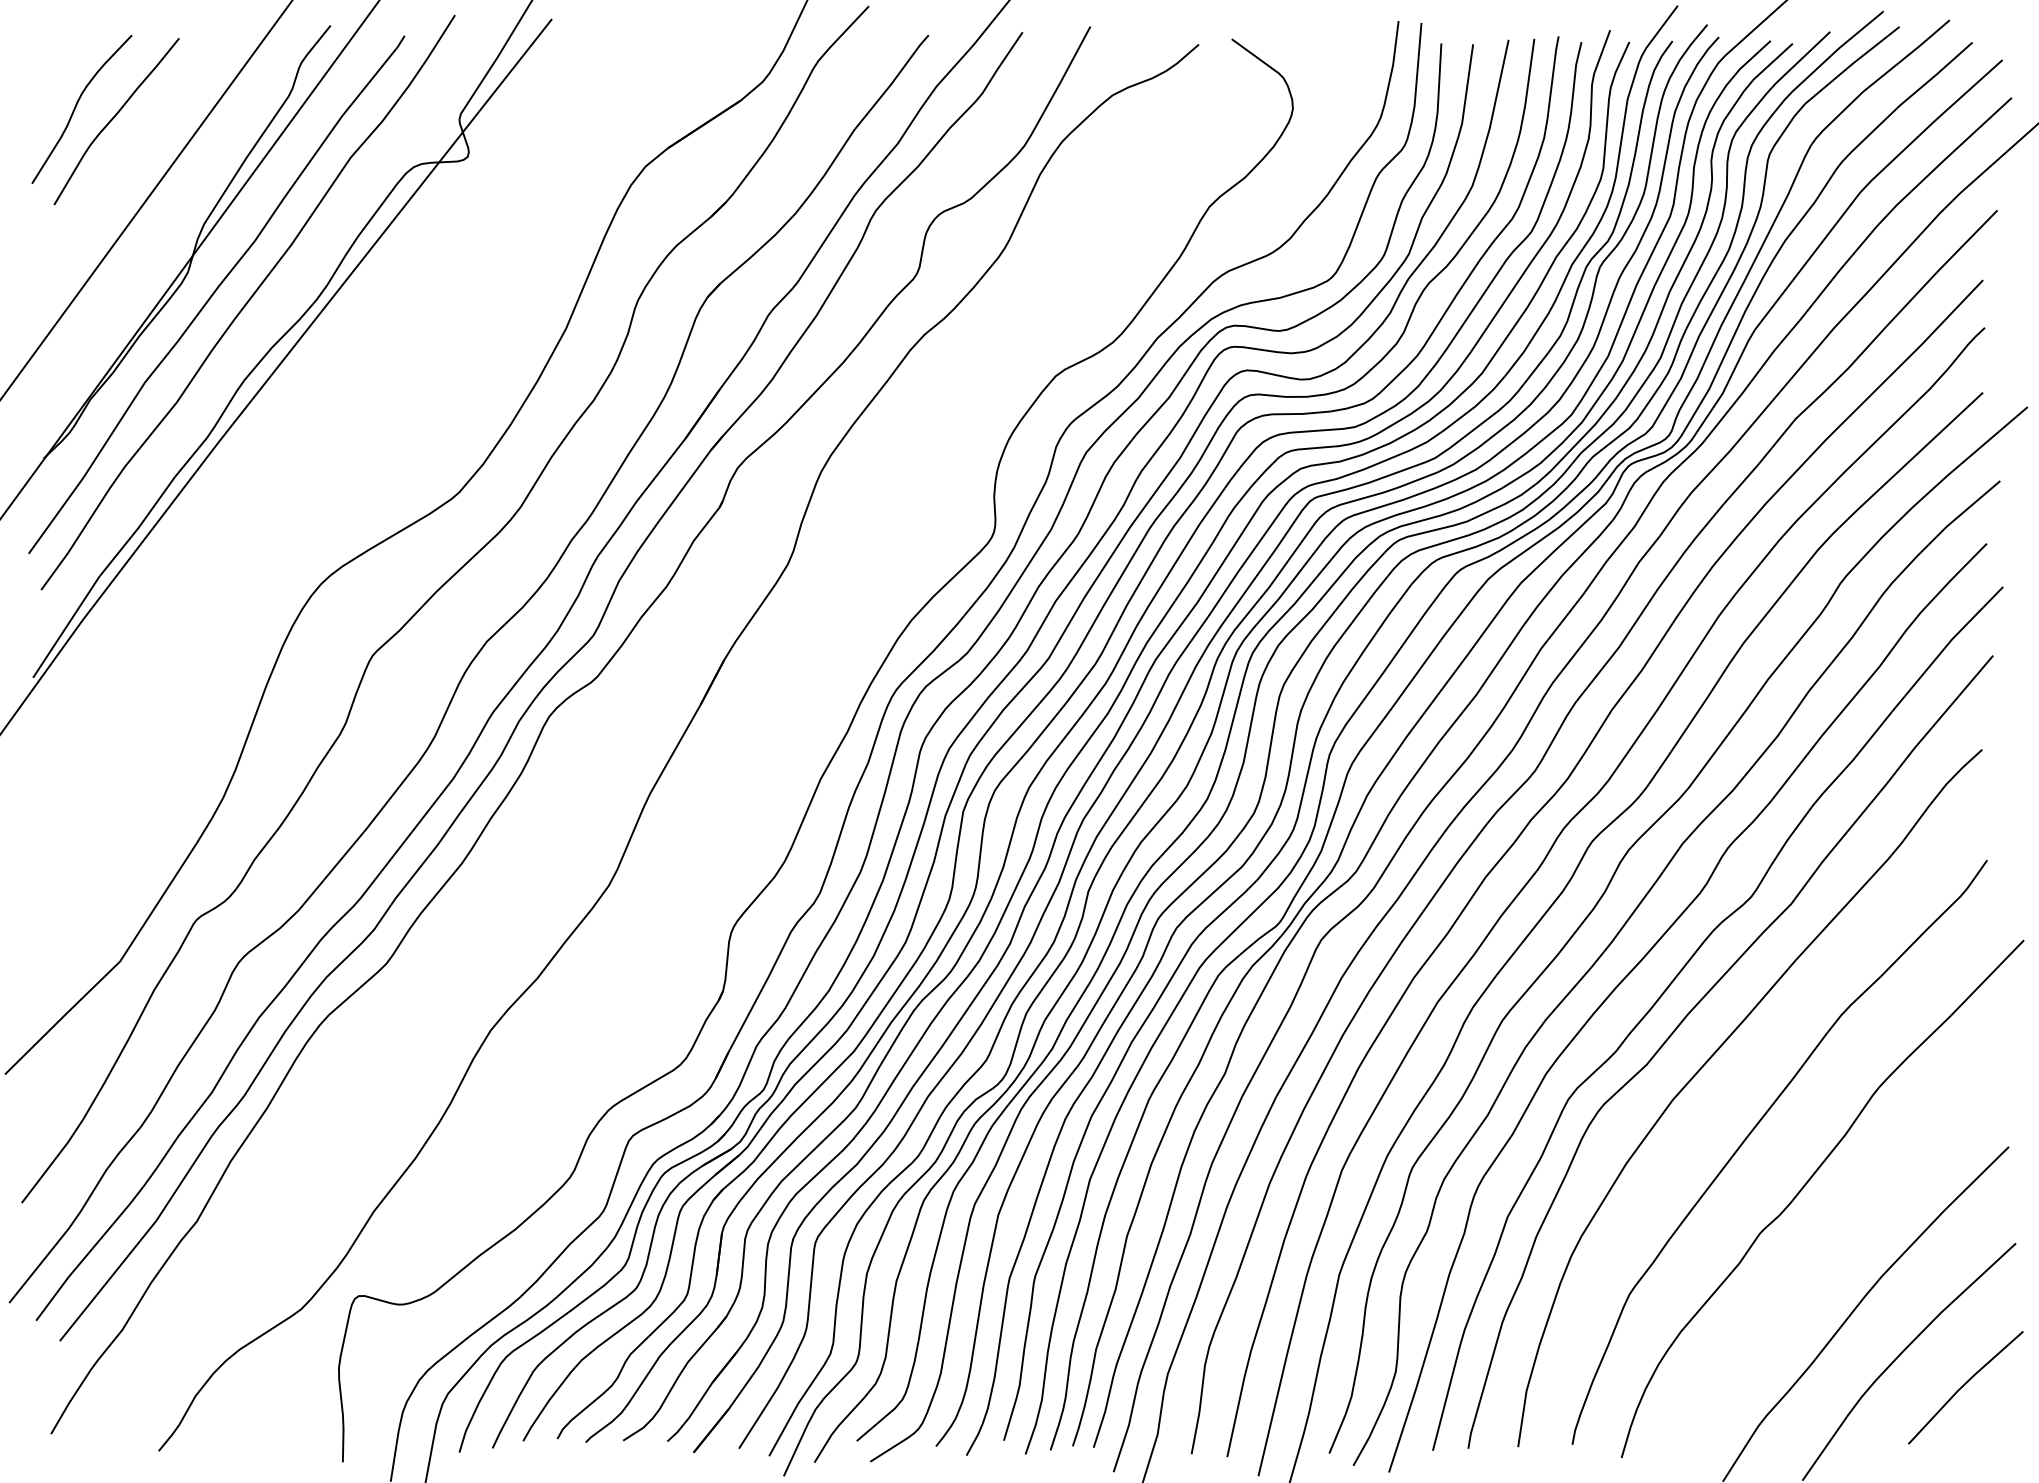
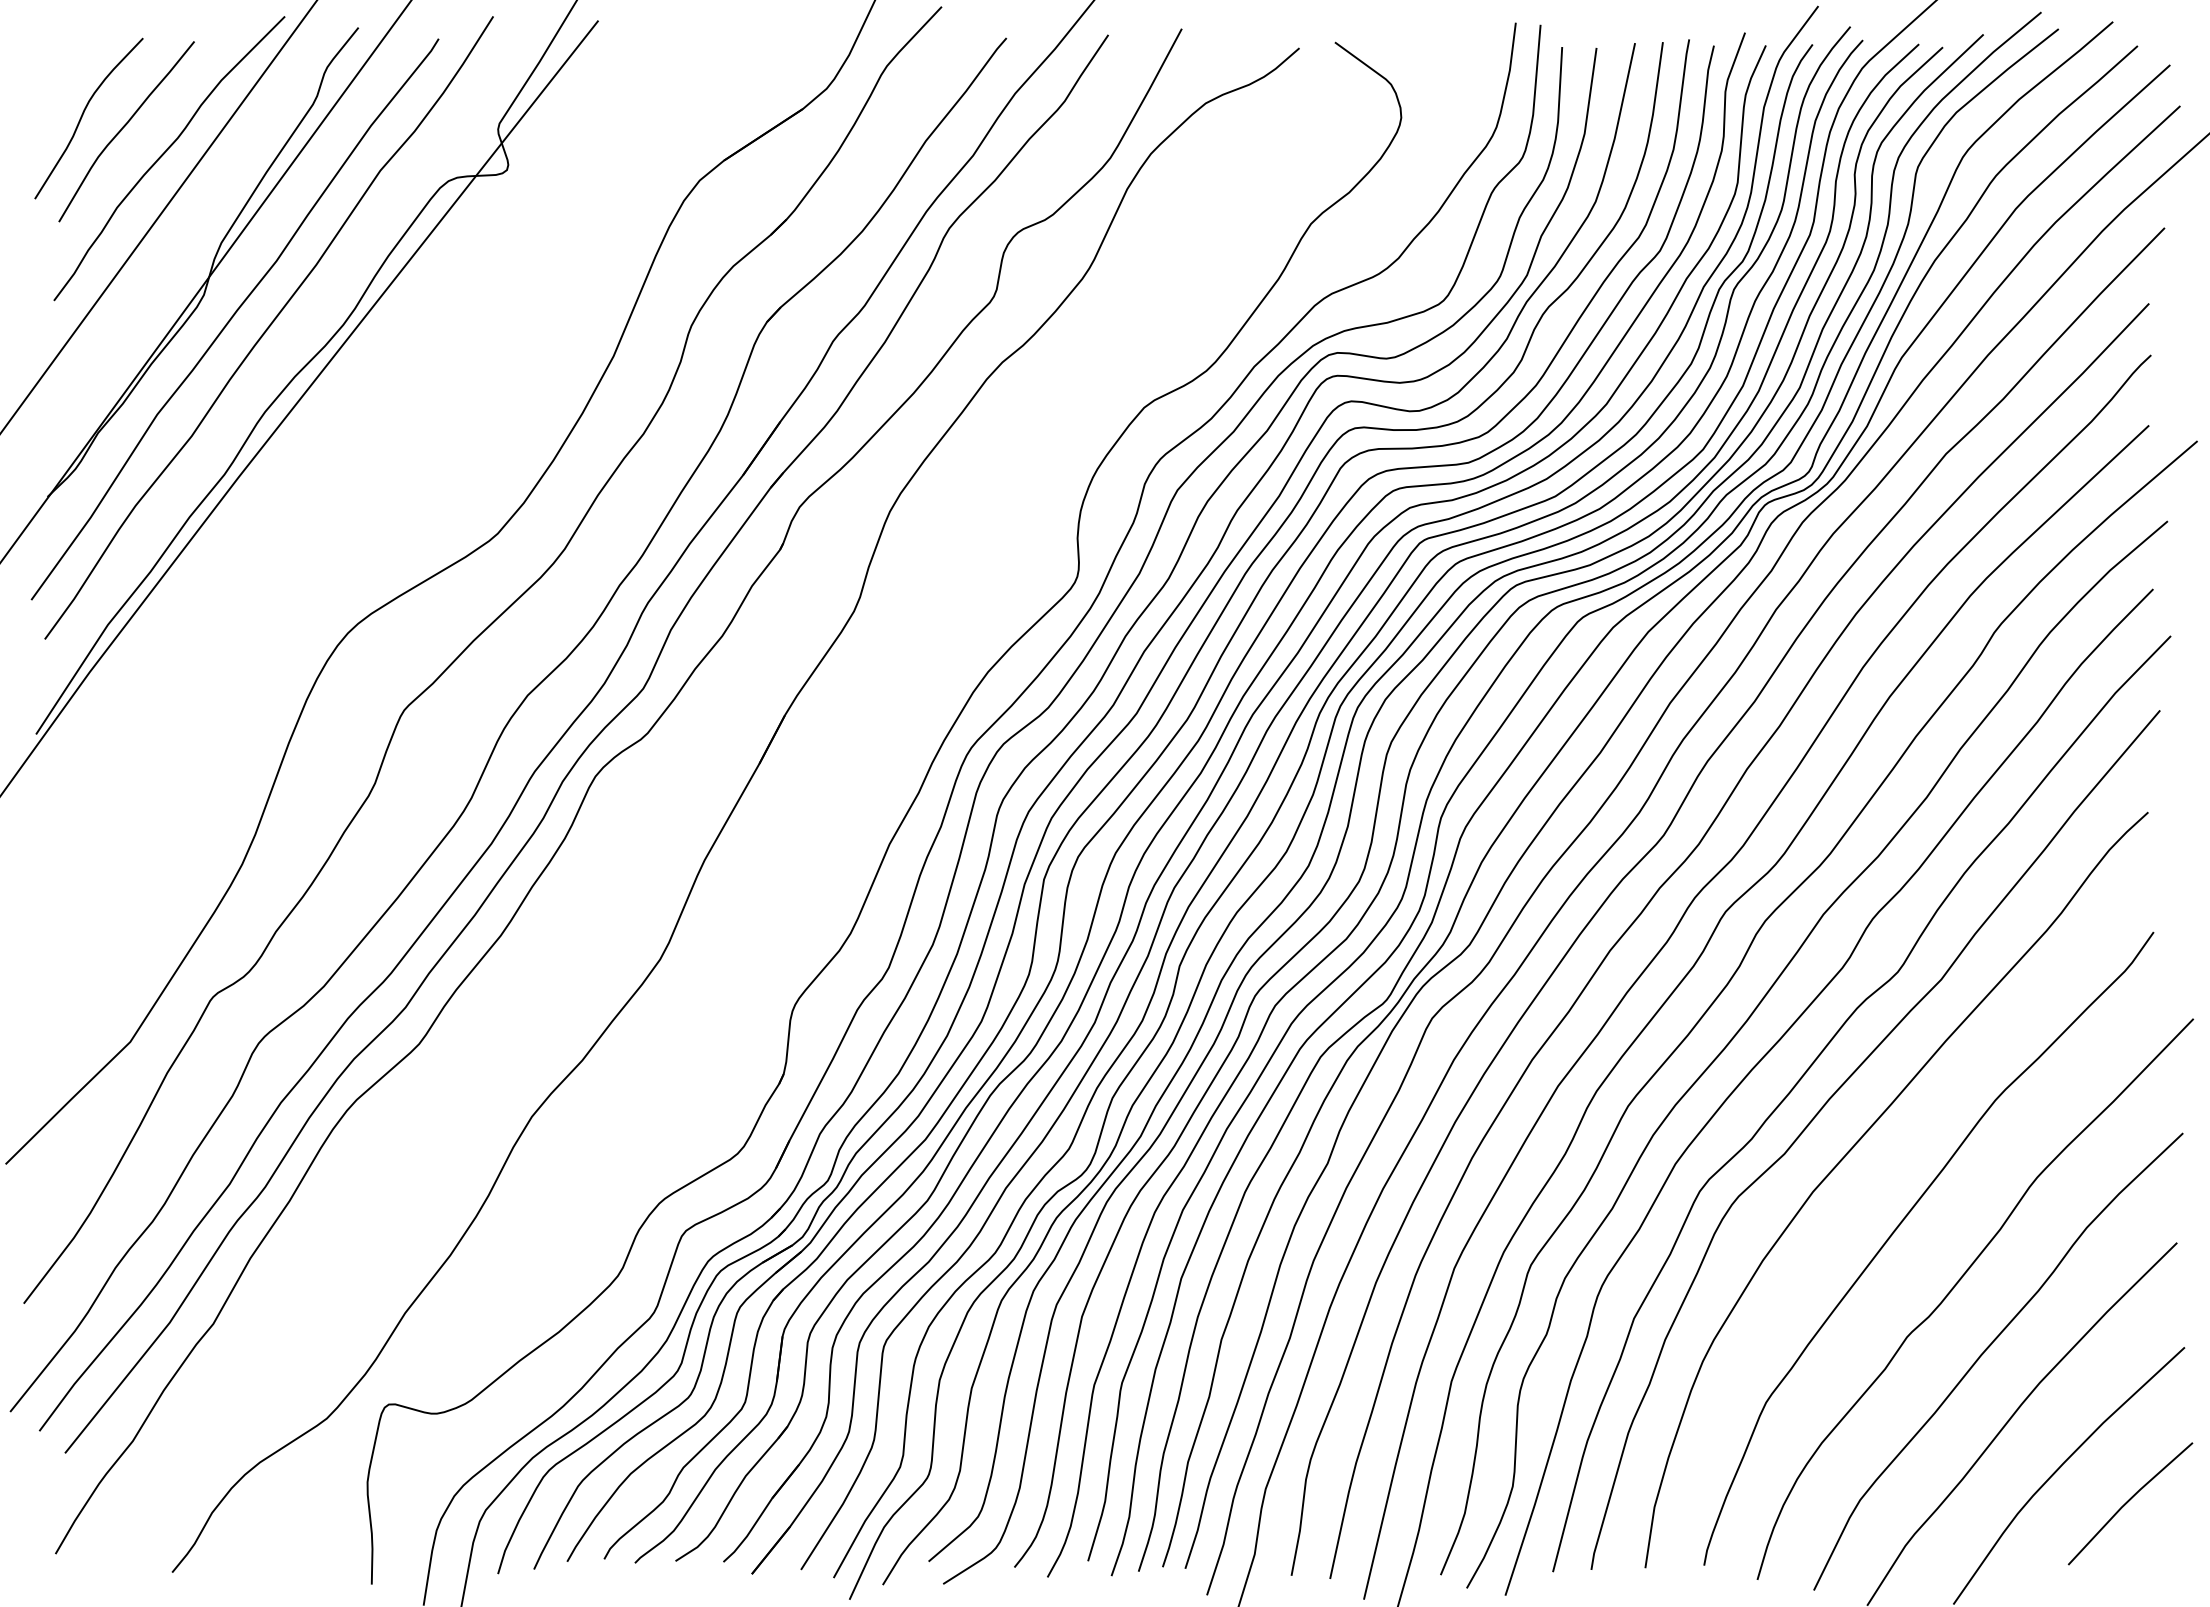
curve: (152, 141) -> (165, 153), added
curve: (1831, 1249) -> (1984, 1353), added

